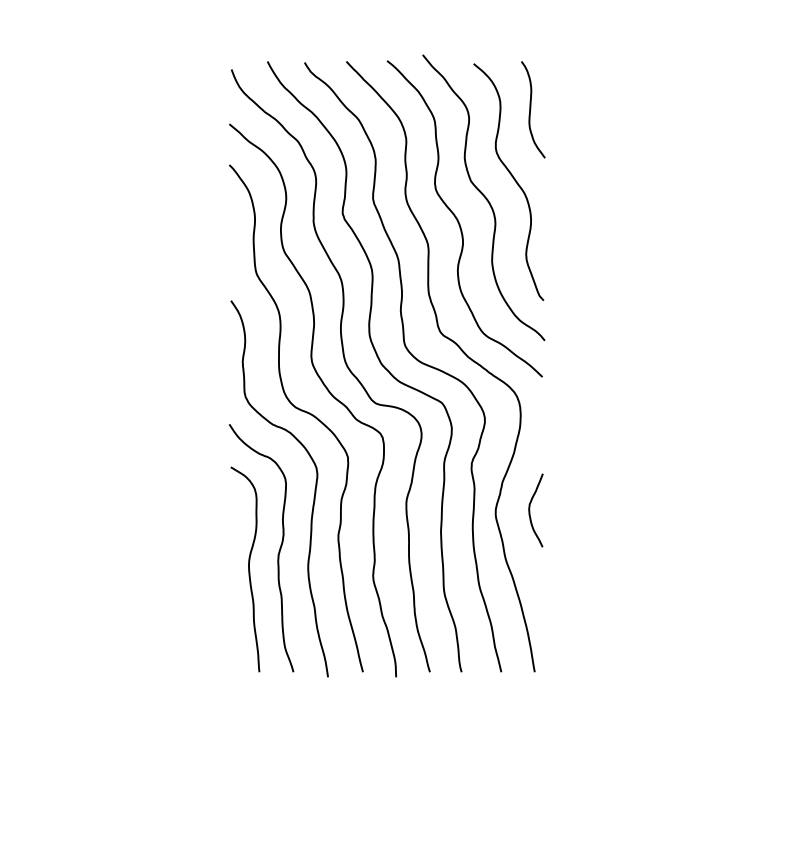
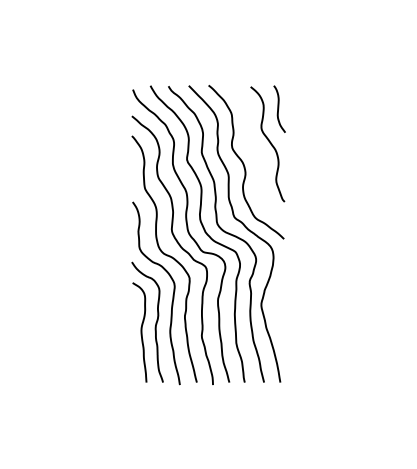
curve: (483, 196) -> (255, 151), removed
curve: (530, 509) -> (278, 303), removed

